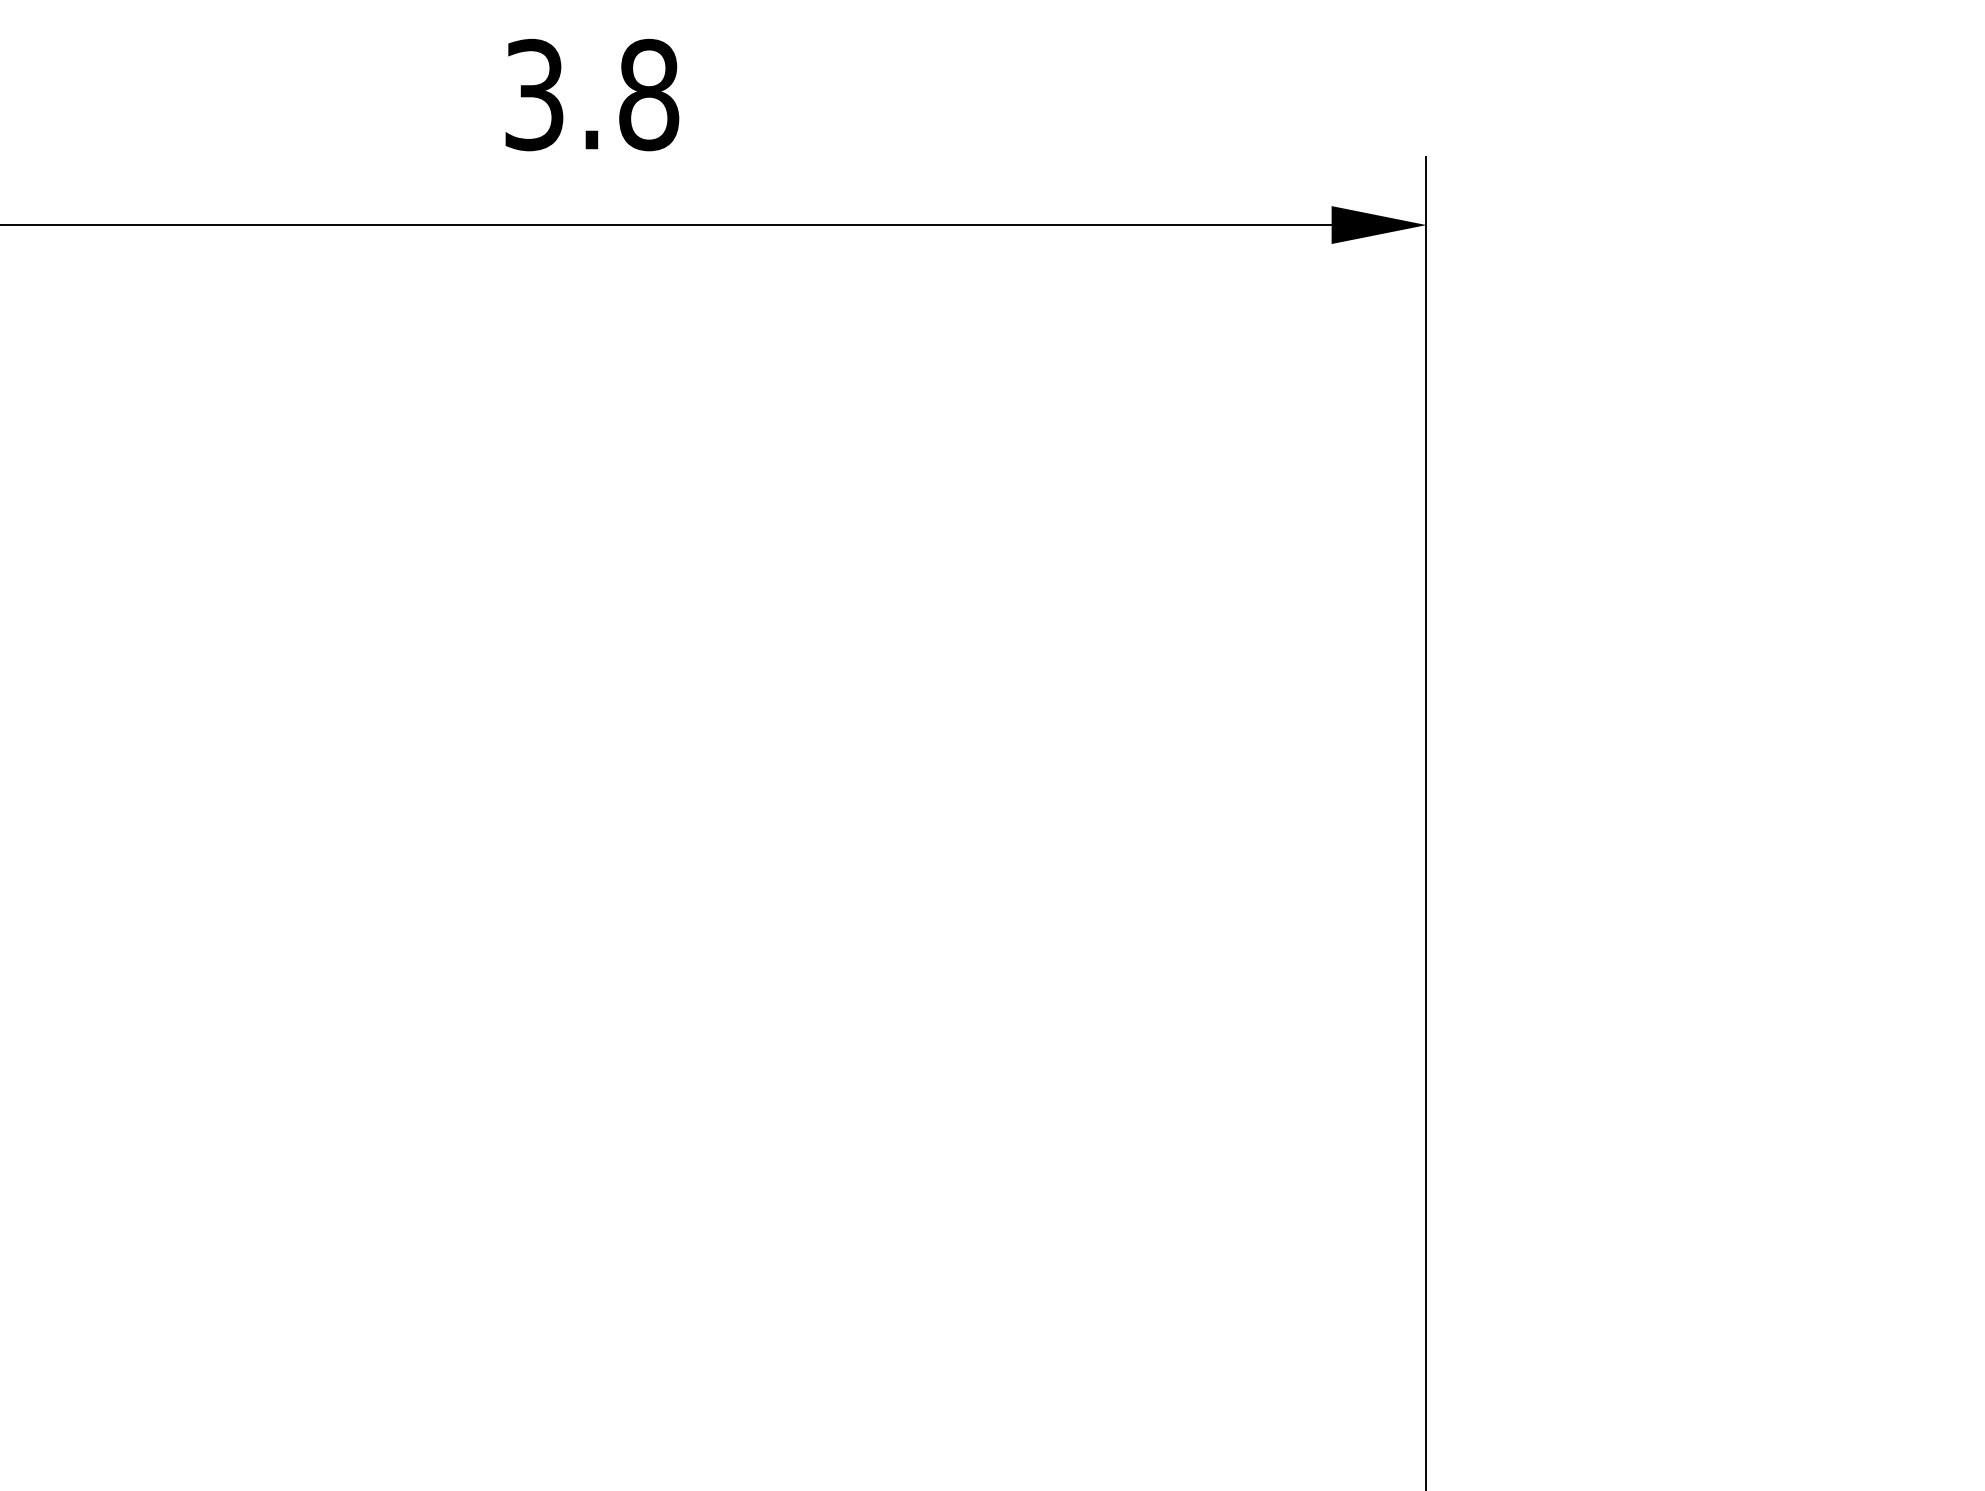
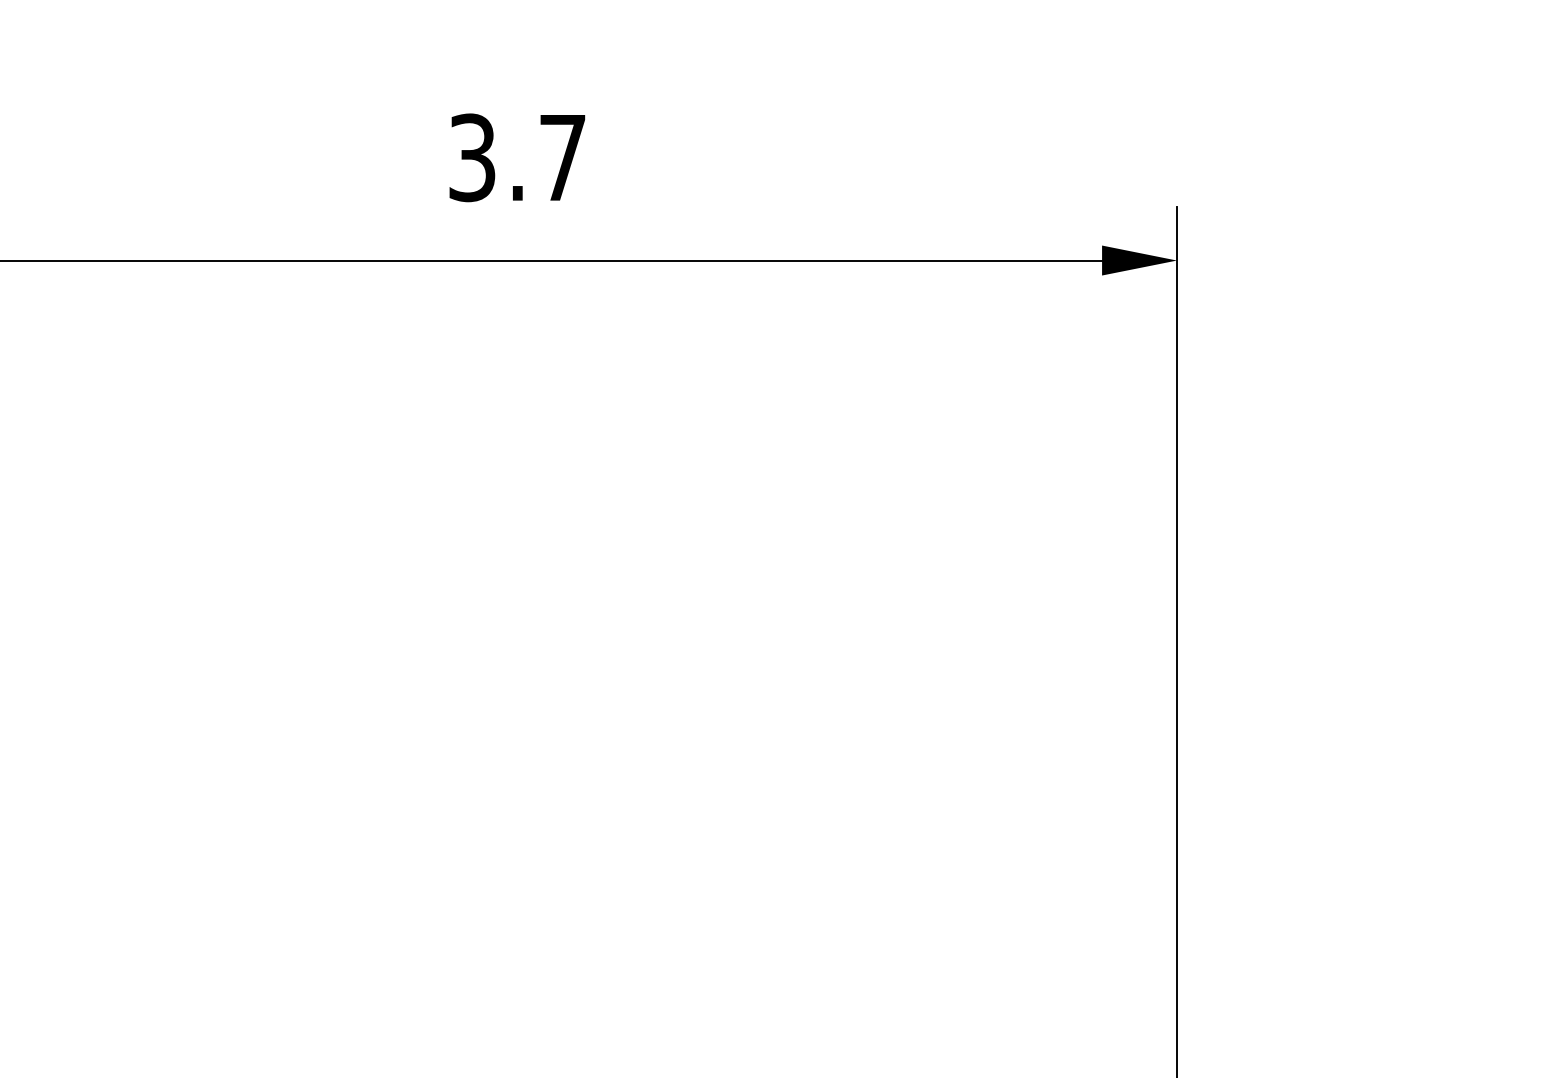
text: (649, 94) -> (563, 157), 3.8 -> 3.7

